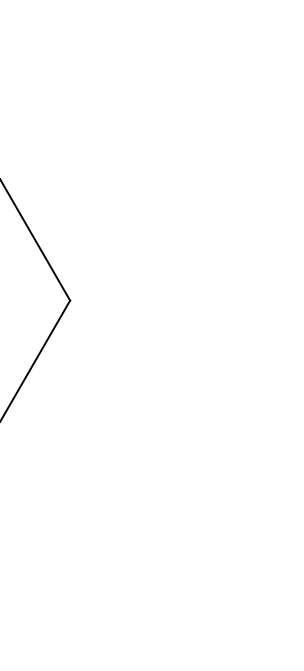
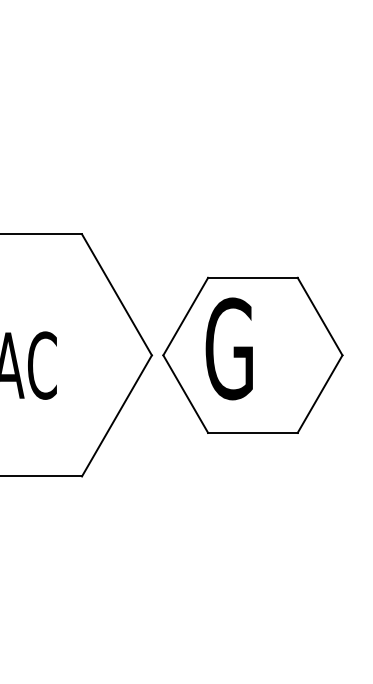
part: (170, 299) -> (252, 354), added

